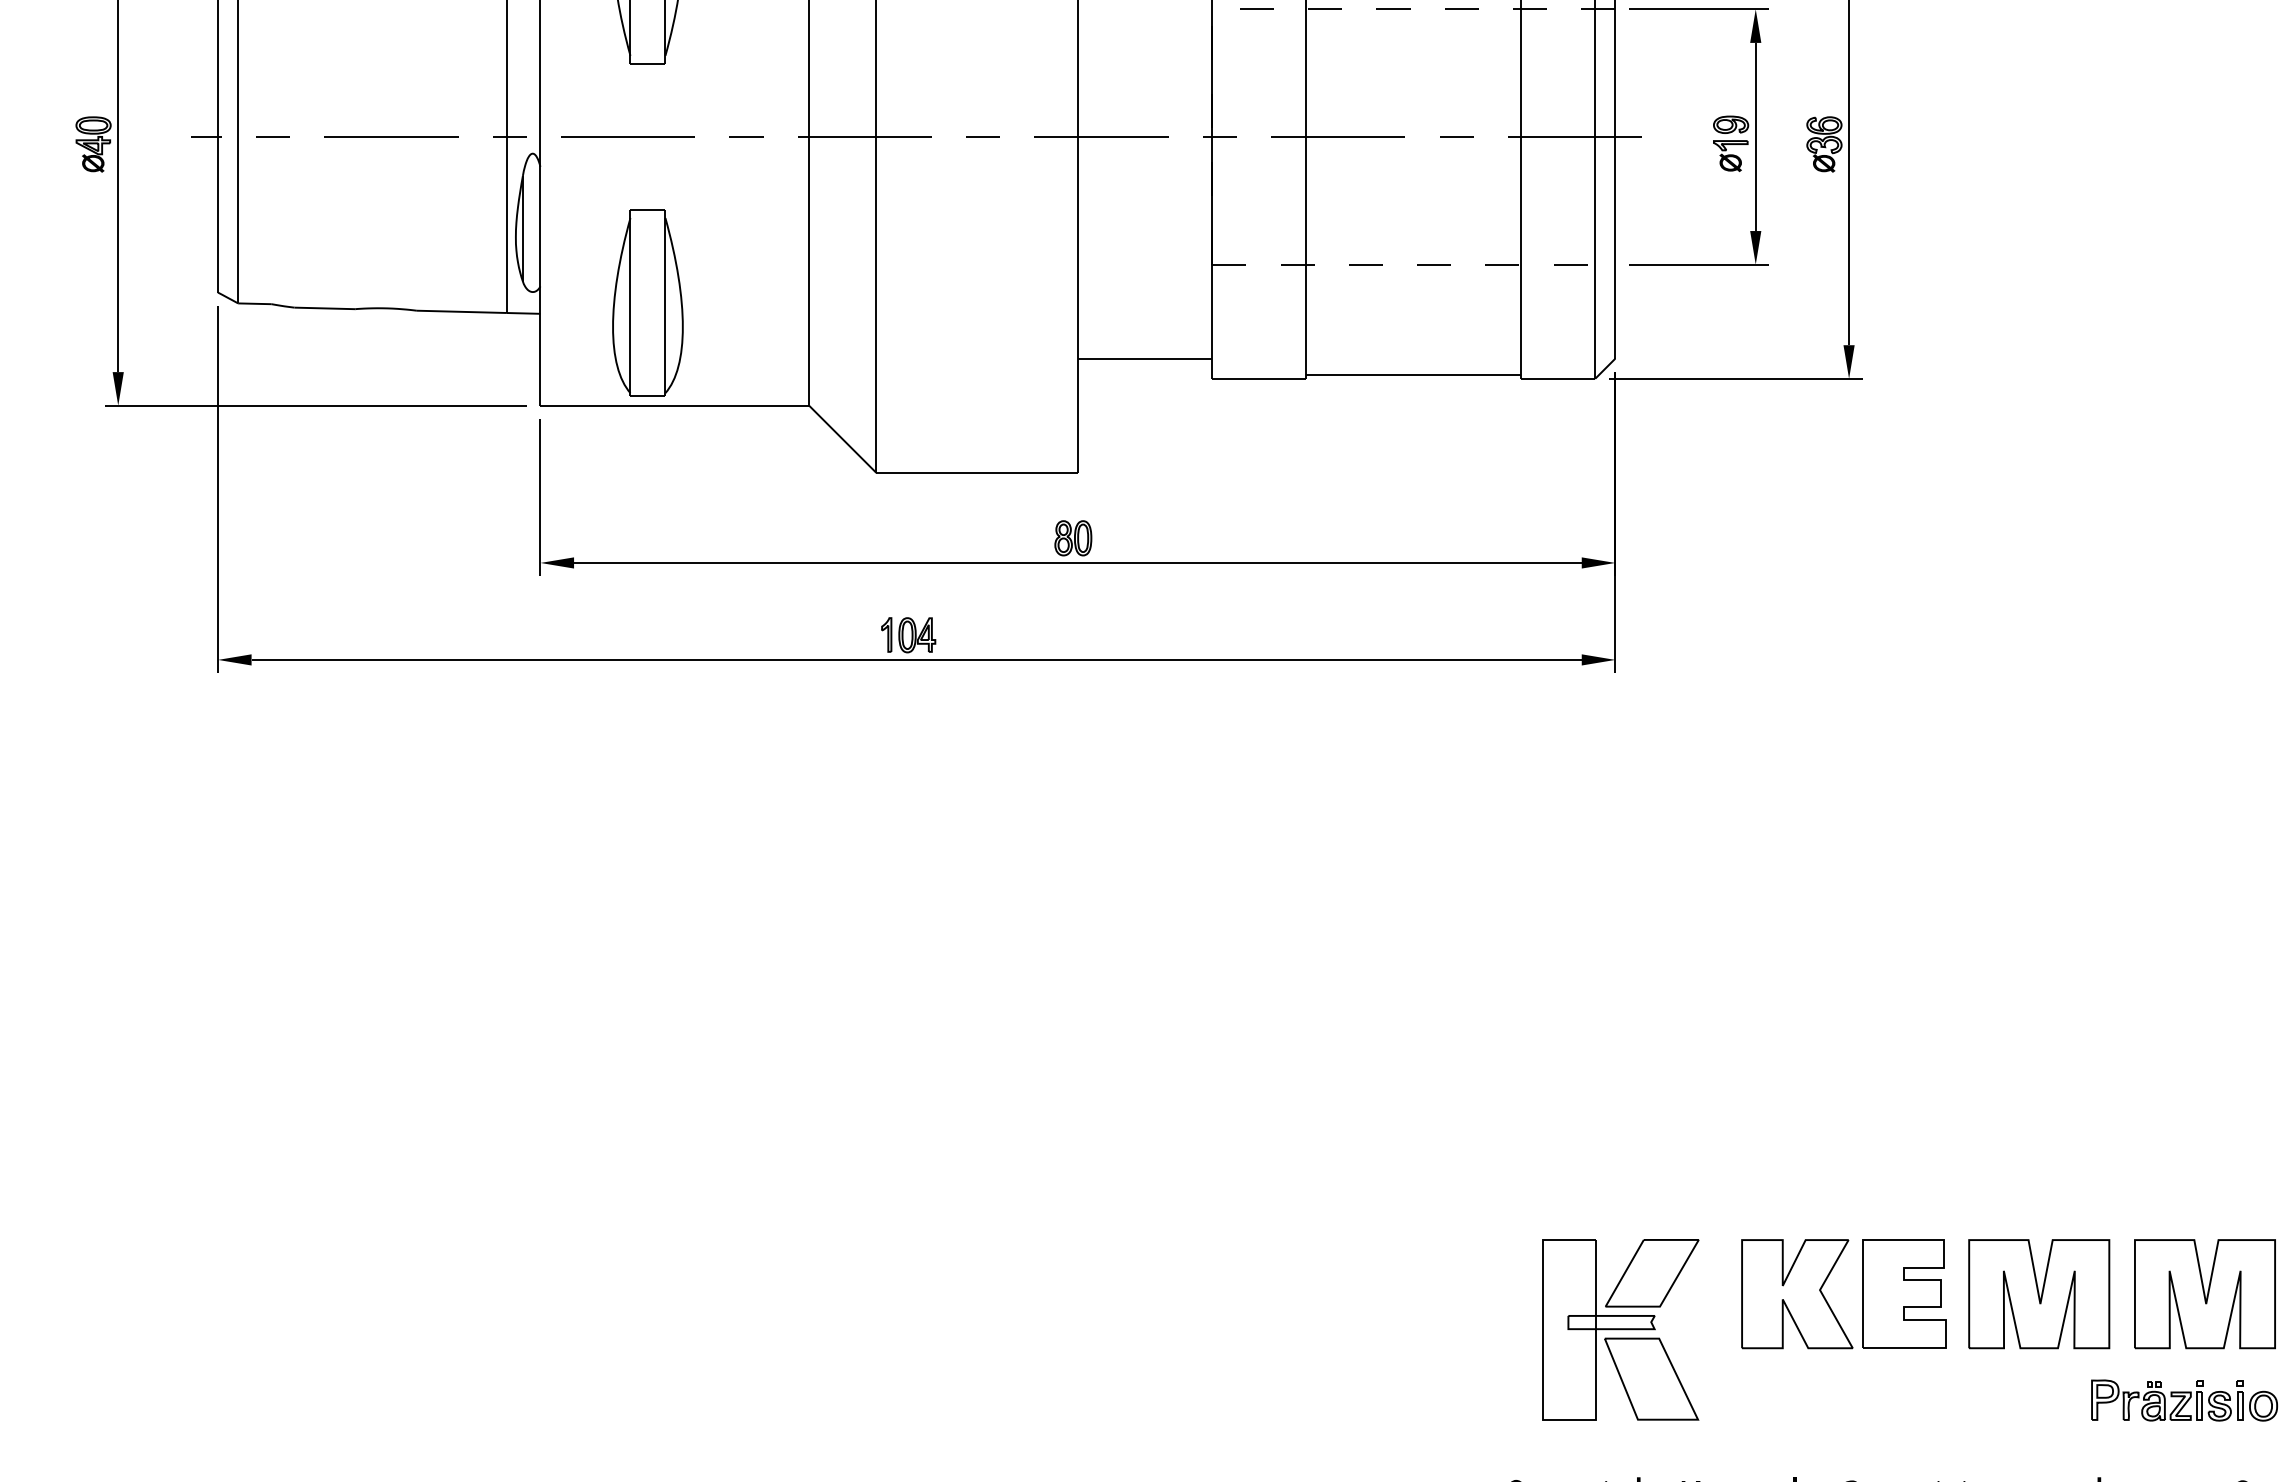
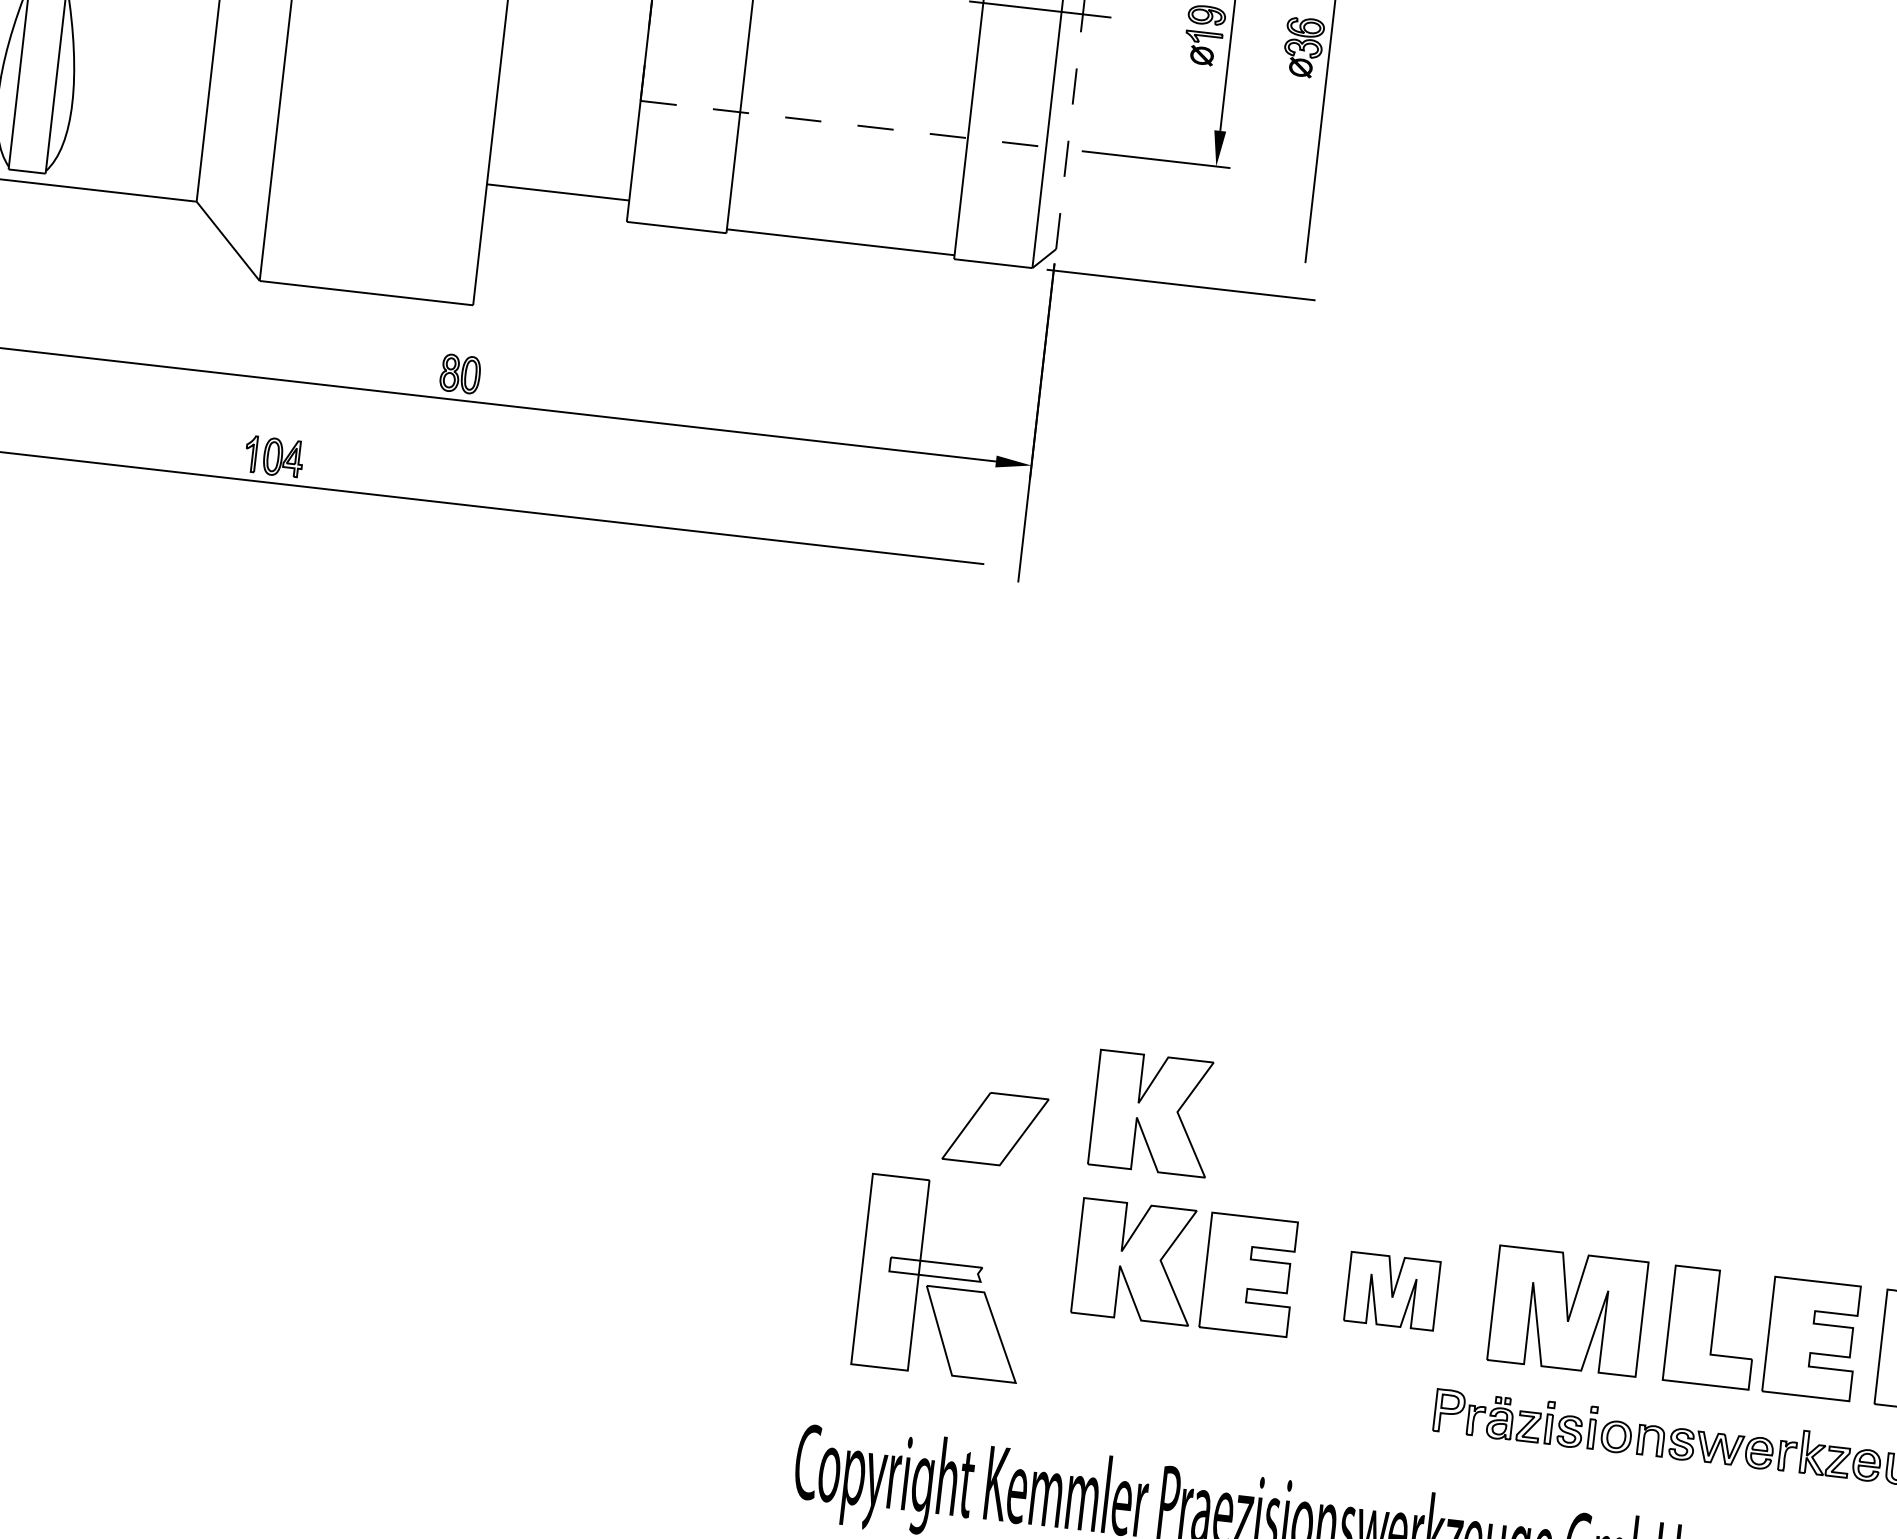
line: (1615, 247) -> (1069, 131), solid -> dashed
fill: (1848, 361) -> (1302, 280), removed
fill: (1598, 659) -> (1002, 565), removed
part: (1797, 1154) -> (1153, 1114), added
part: (1652, 1273) -> (995, 1129), moved
part: (2039, 1294) -> (1392, 1291), size x0.6

